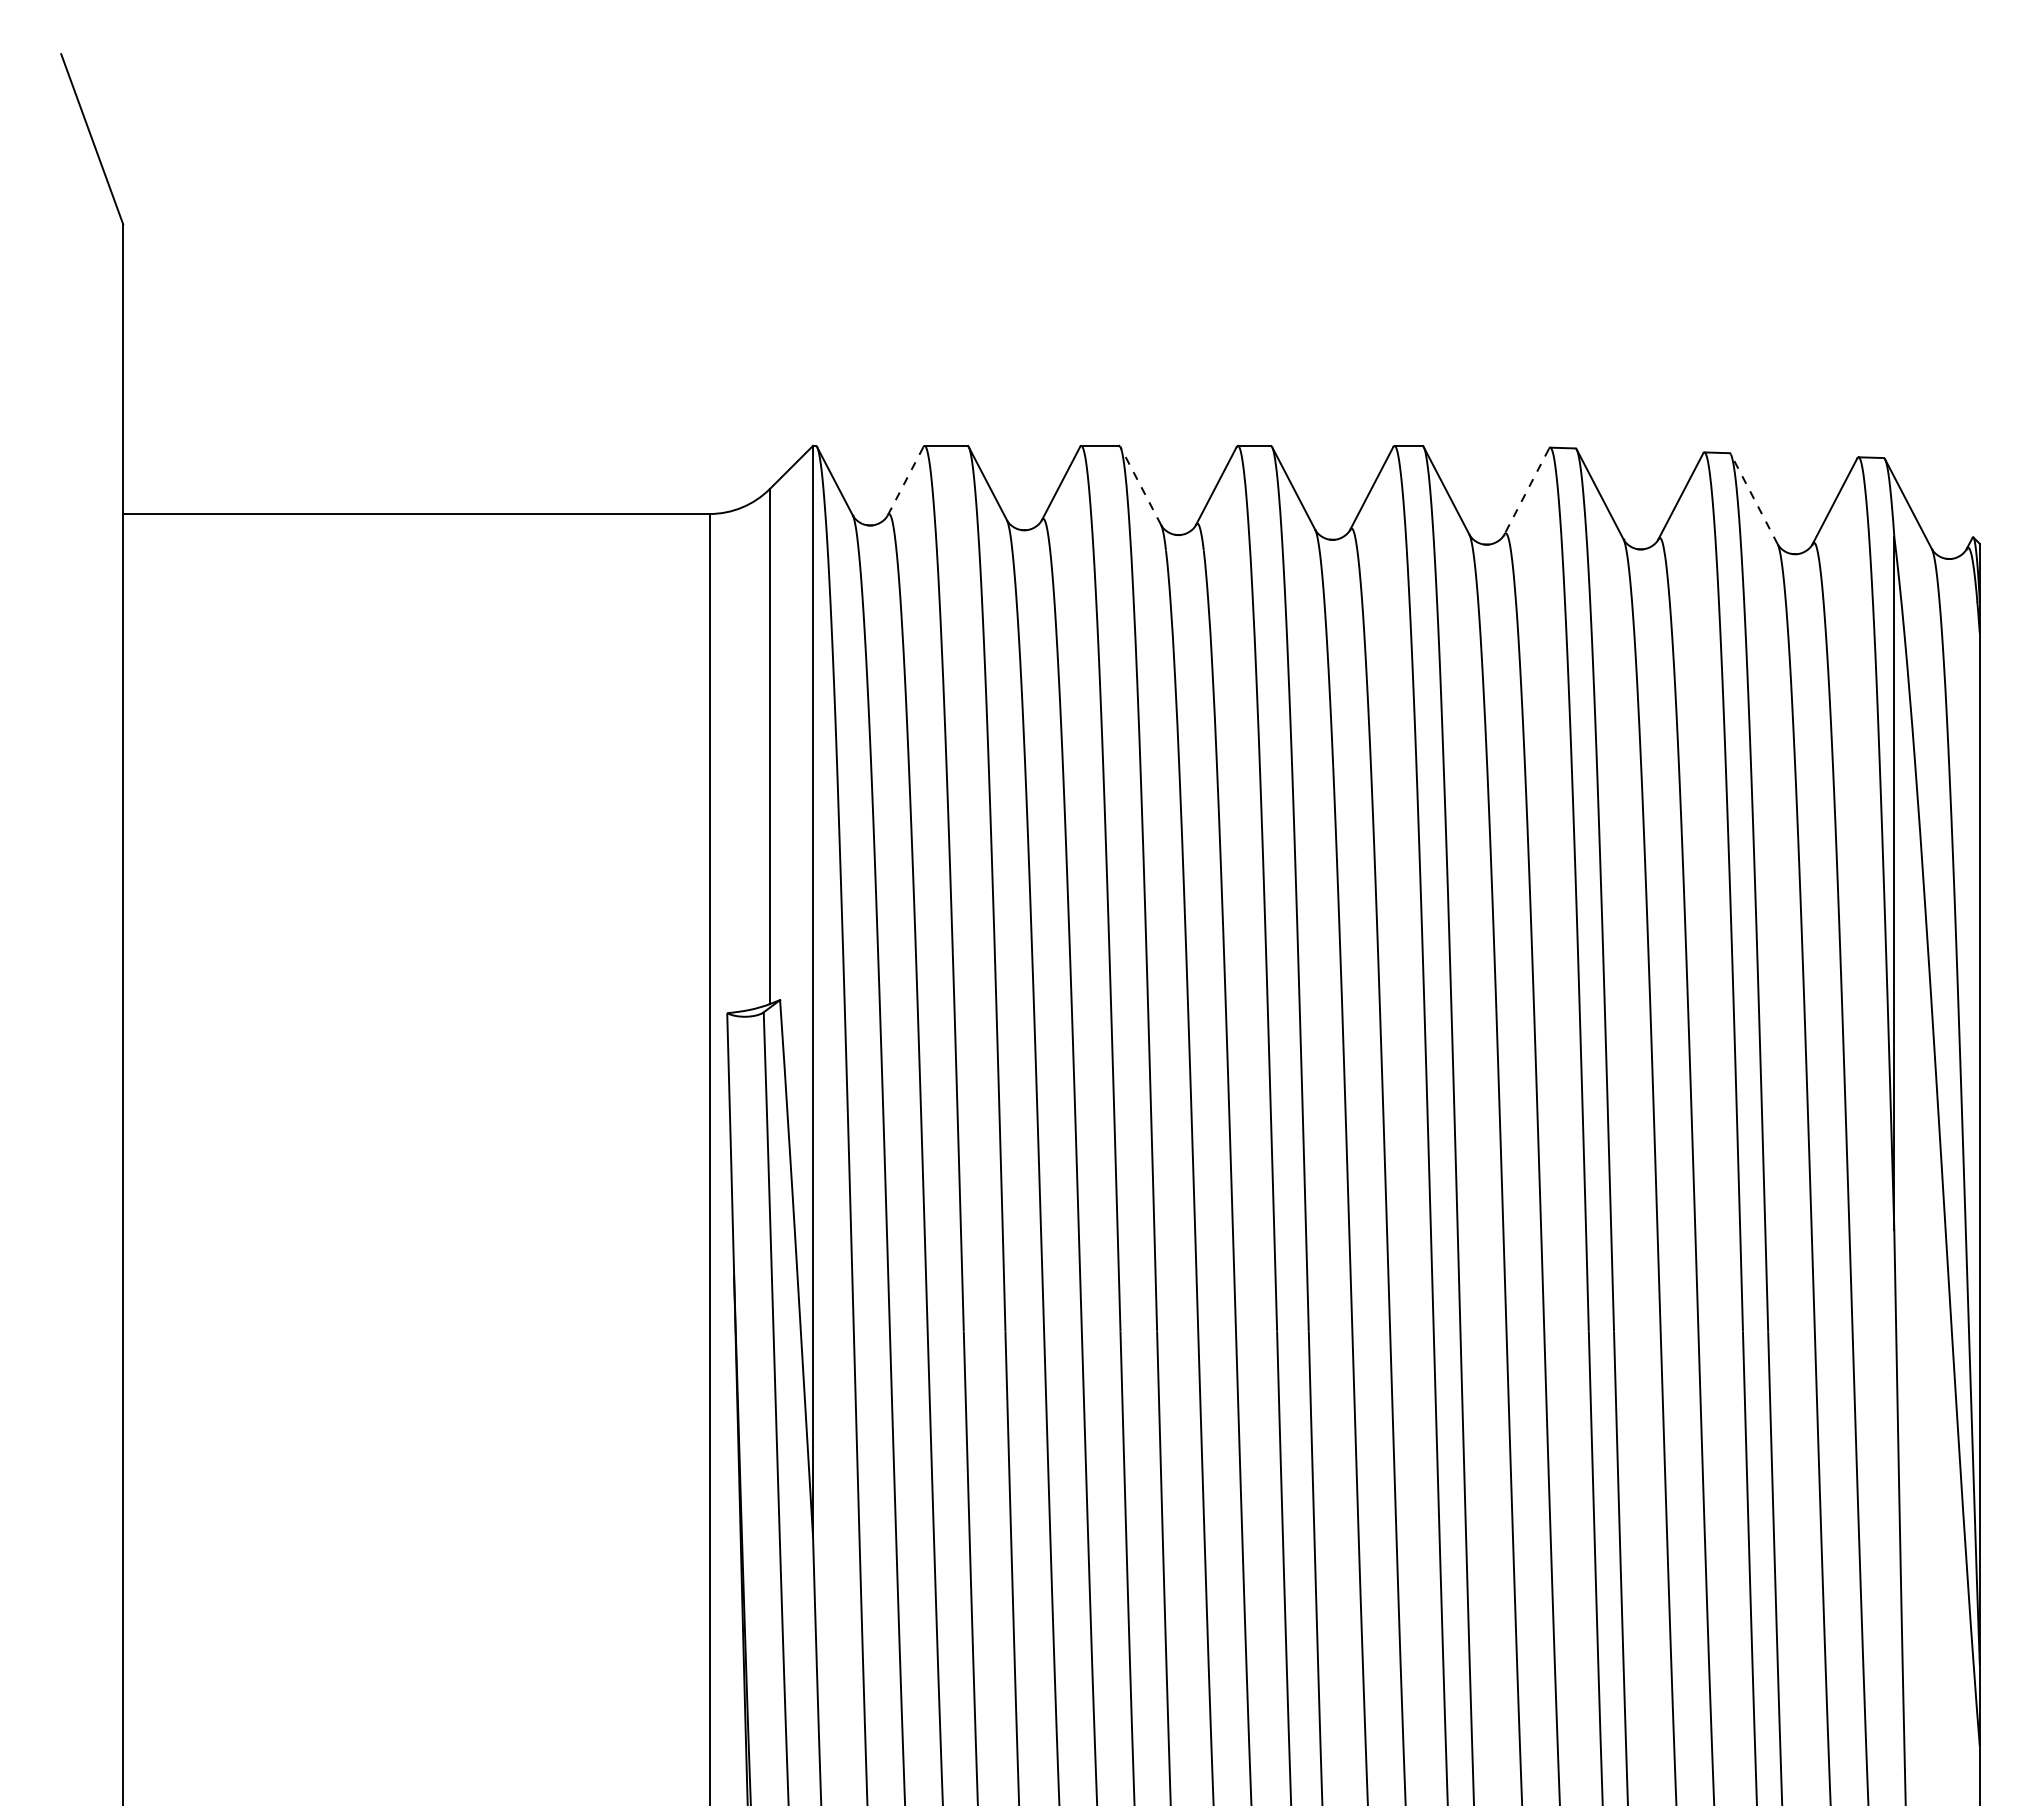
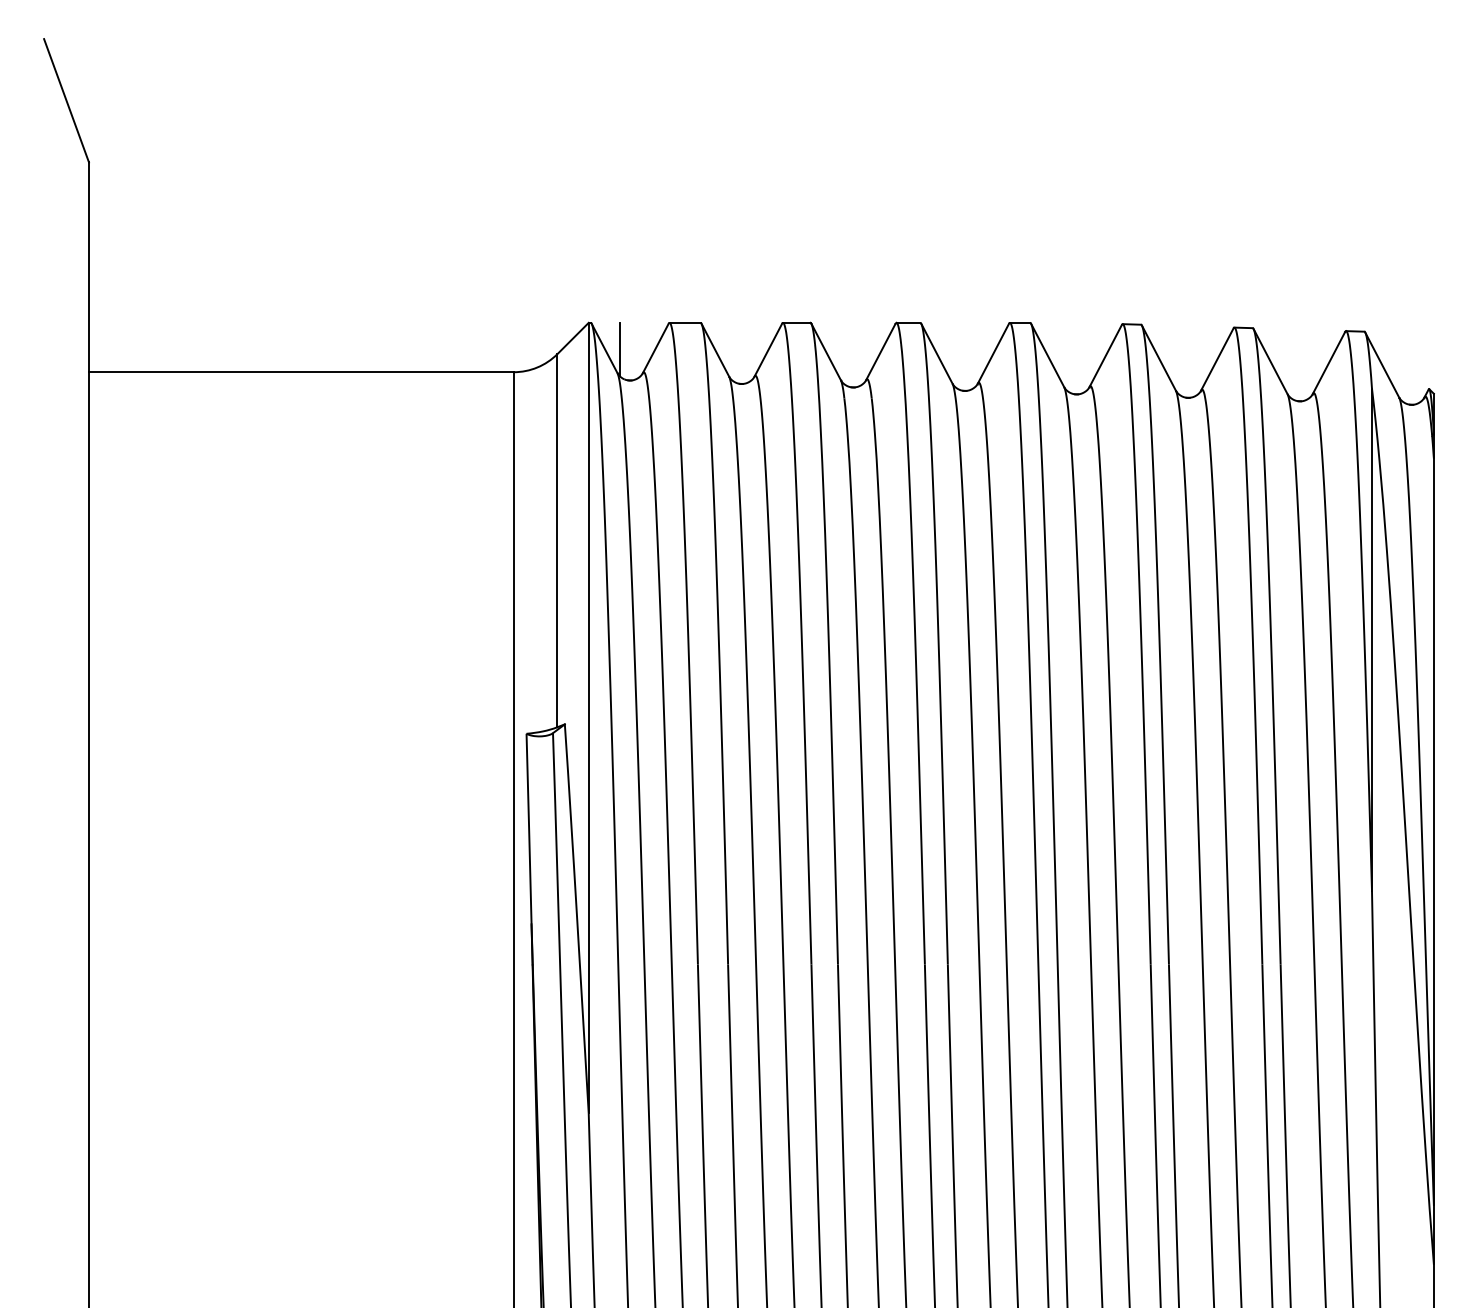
line: (905, 481) -> (655, 348), dashed -> solid
line: (855, 482) -> (619, 349), added
line: (1140, 486) -> (825, 352), dashed -> solid
line: (1526, 492) -> (1105, 356), dashed -> solid
line: (1754, 499) -> (1270, 361), dashed -> solid

